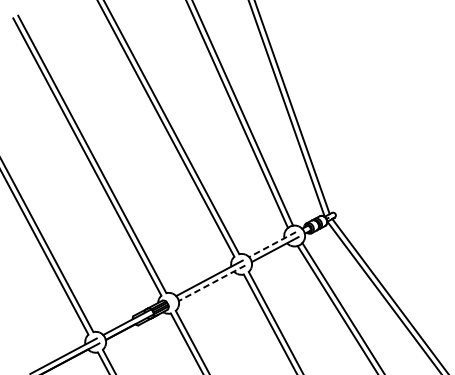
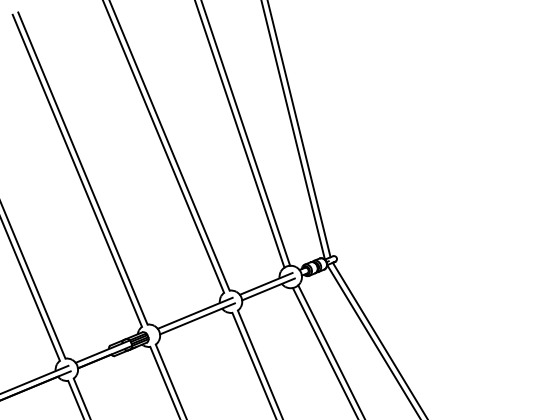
line: (272, 244) -> (266, 283), dashed -> solid
line: (212, 282) -> (197, 318), dashed -> solid

